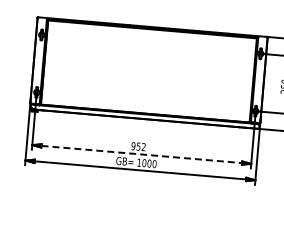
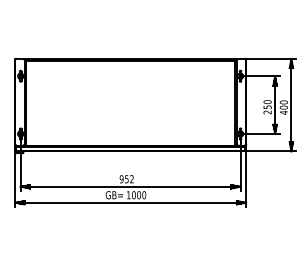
line: (141, 154) -> (130, 186), dashed -> solid

